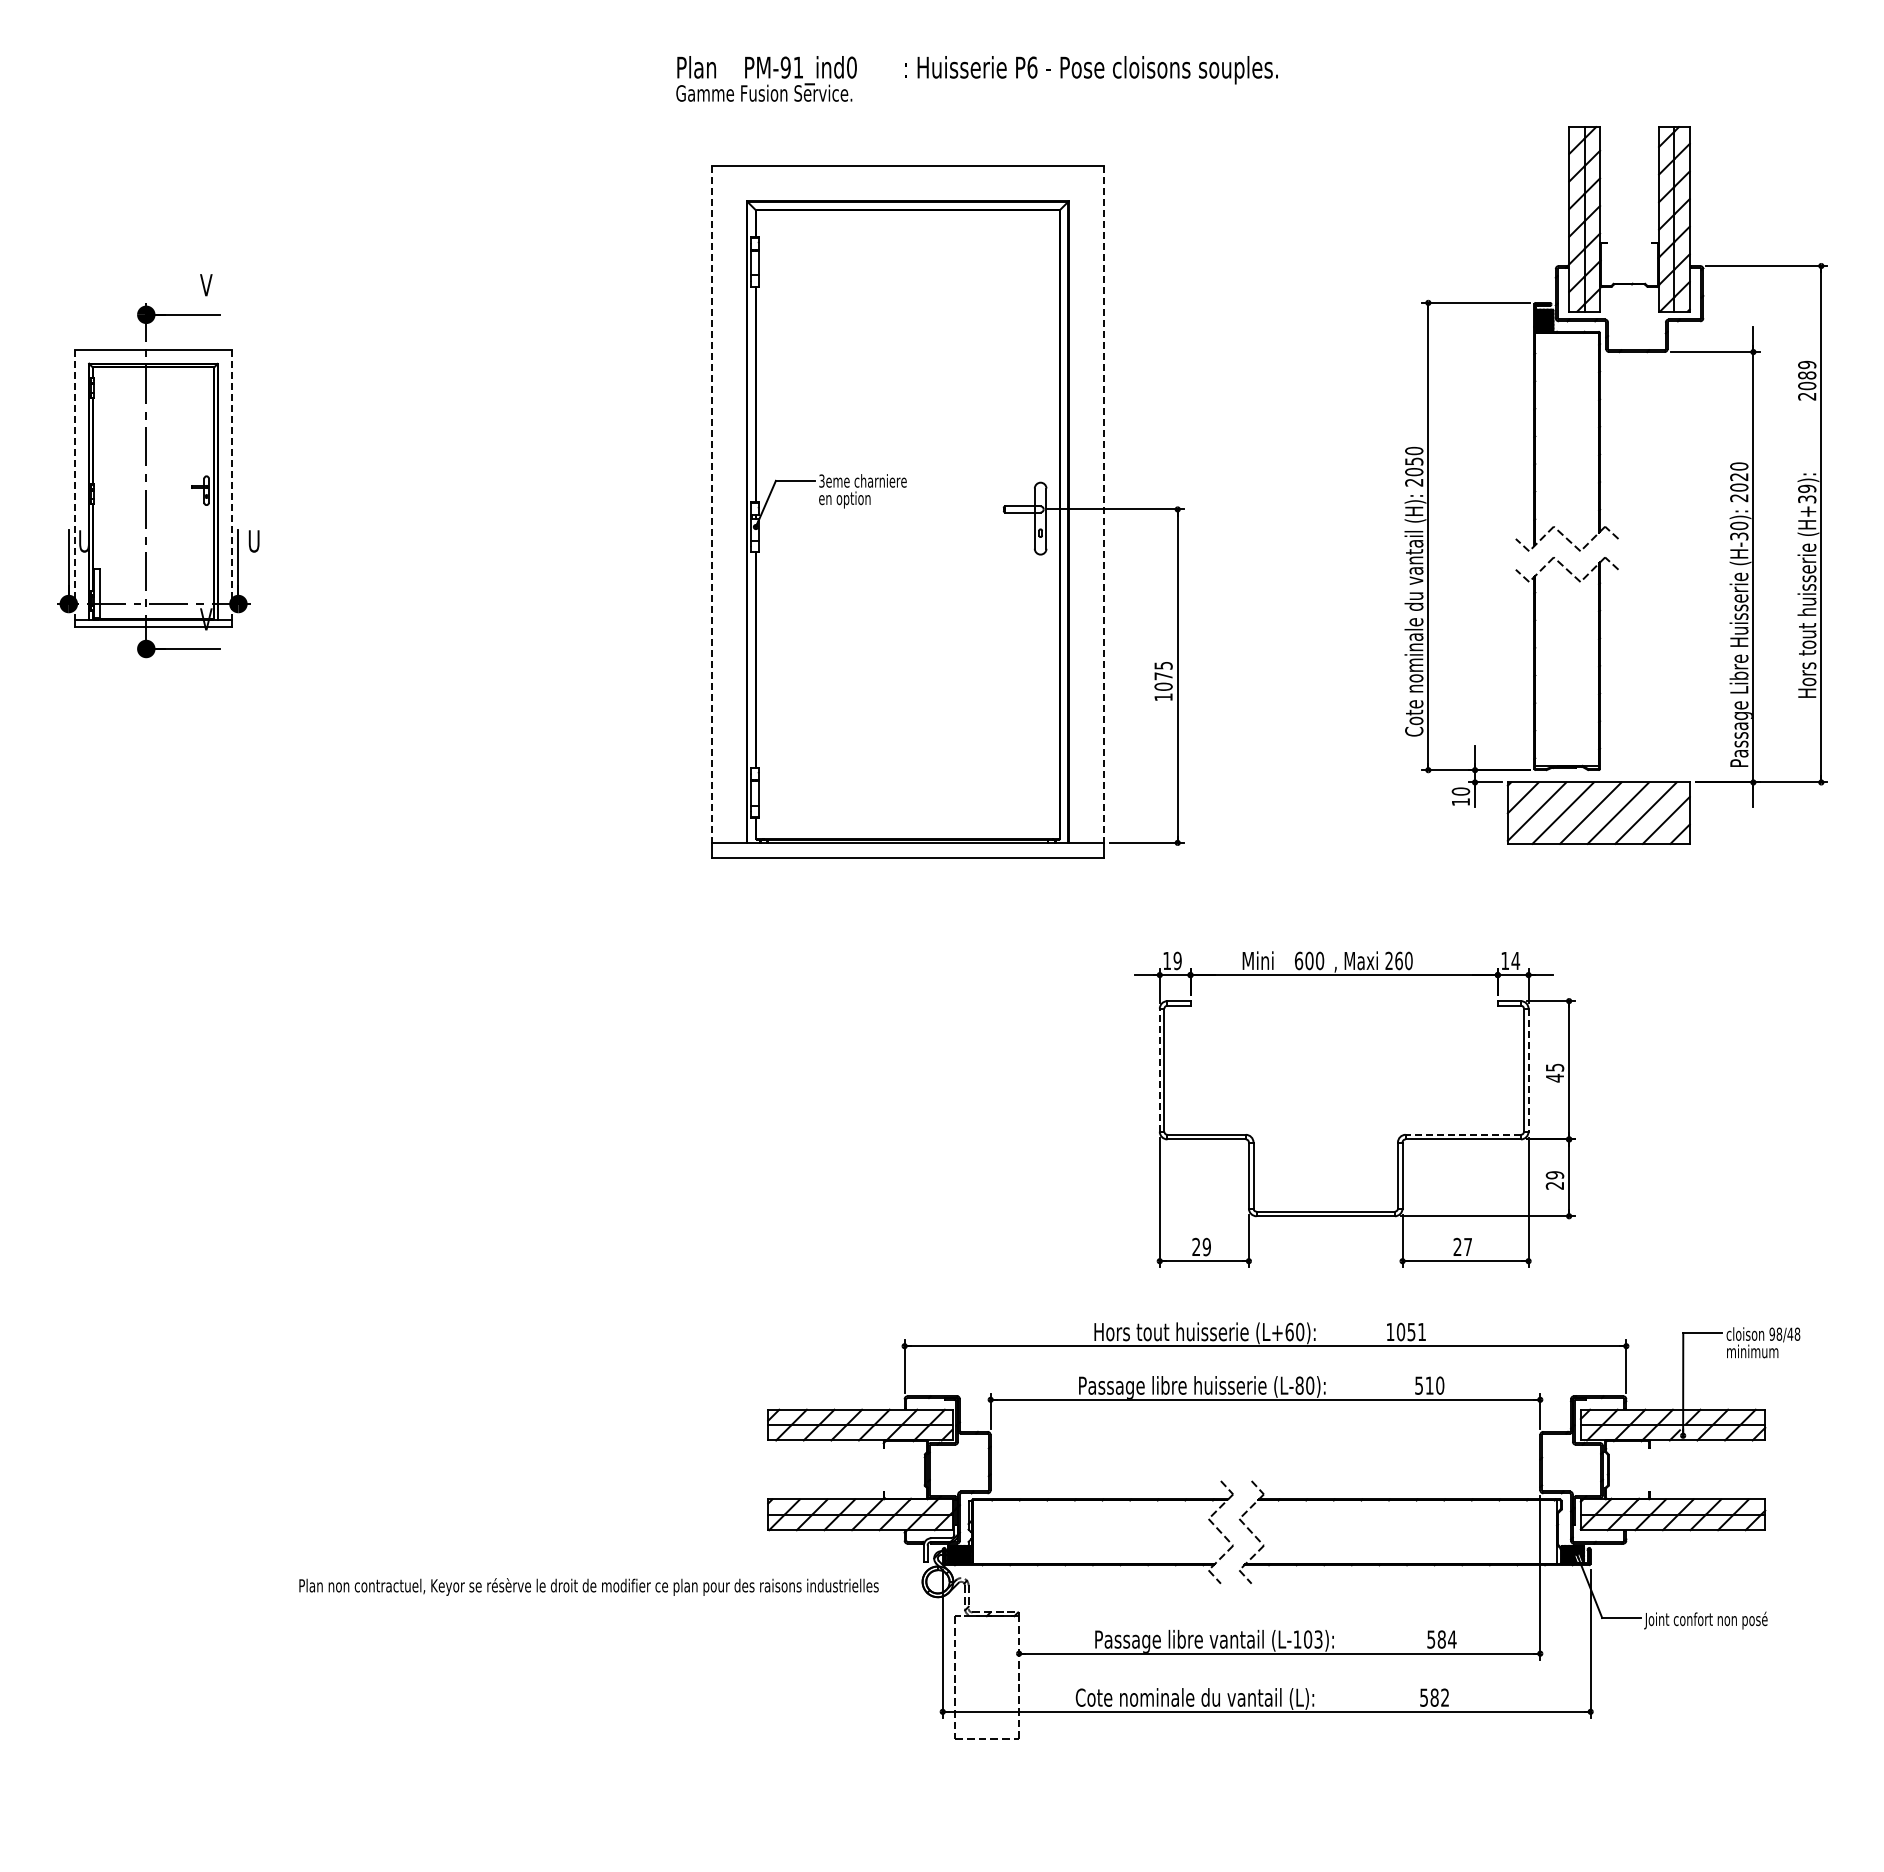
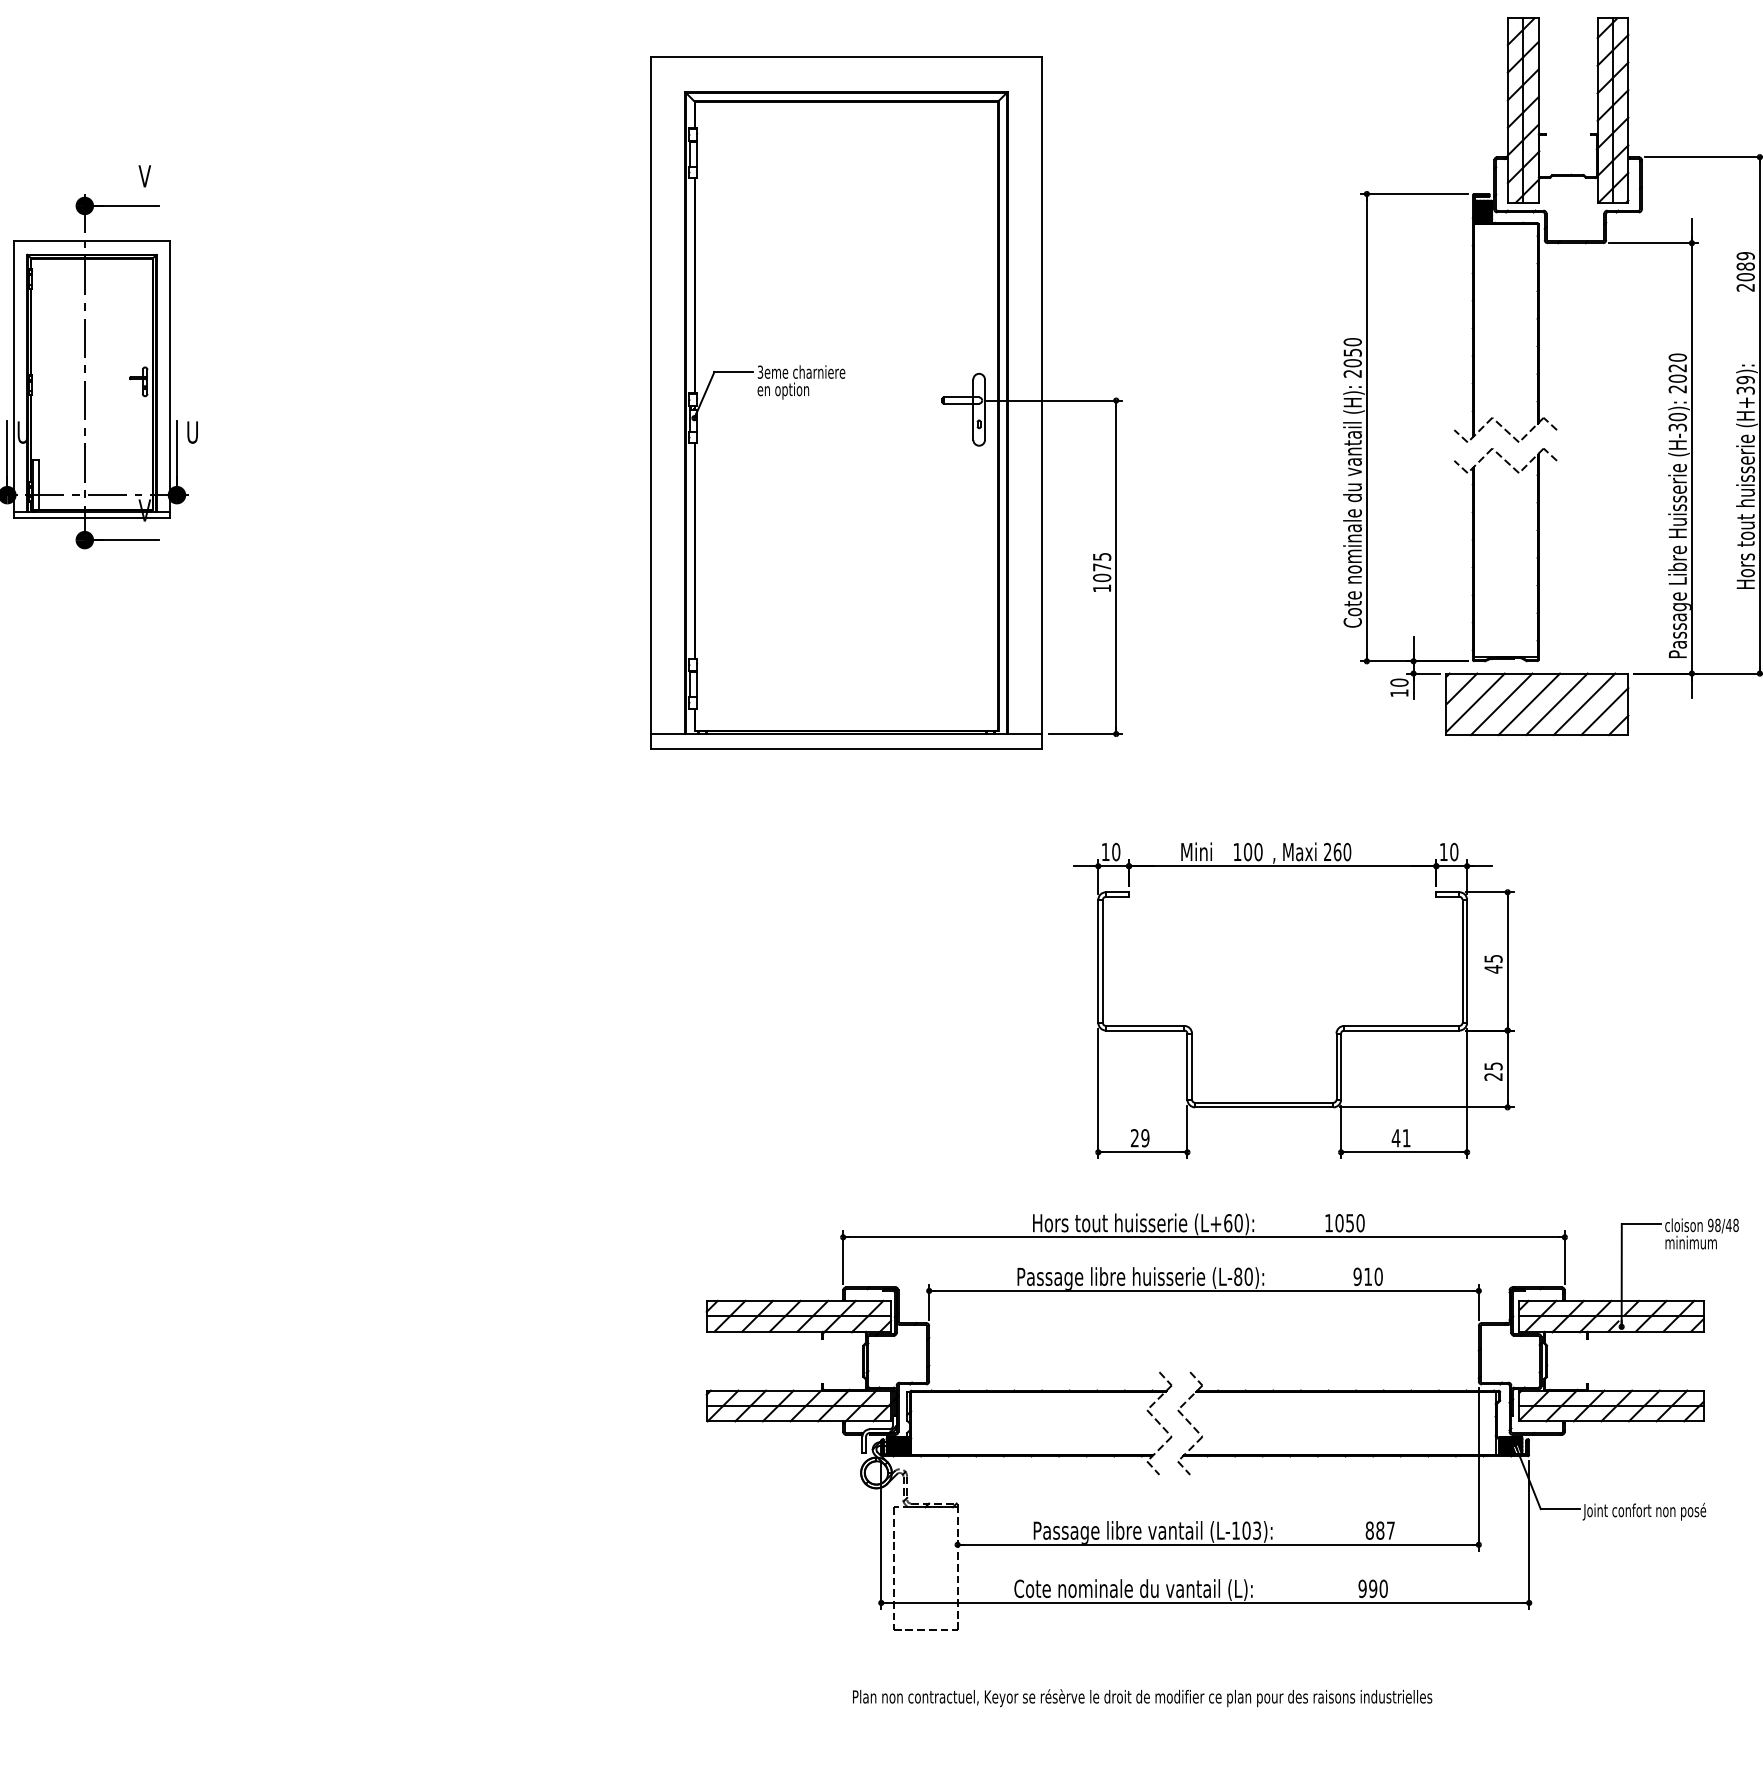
line: (75, 485) -> (14, 376), dashed -> solid
line: (231, 485) -> (170, 376), dashed -> solid
line: (712, 505) -> (651, 396), dashed -> solid
line: (1103, 505) -> (1042, 396), dashed -> solid
text: (1299, 960) -> (1238, 851), 600 -> 100
text: (1515, 960) -> (1454, 851), 14 -> 10
text: (1177, 961) -> (1116, 852), 19 -> 10
line: (1159, 1069) -> (1098, 960), dashed -> solid
line: (1528, 1070) -> (1467, 961), dashed -> solid
line: (1463, 1134) -> (1402, 1025), dashed -> solid
text: (1554, 1175) -> (1493, 1066), 29 -> 25
text: (1462, 1246) -> (1401, 1137), 27 -> 41
text: (1422, 1331) -> (1361, 1222), 1051 -> 1050
text: (1419, 1385) -> (1358, 1276), 510 -> 910
text: (588, 1586) -> (1142, 1697), moved
text: (1441, 1639) -> (1380, 1530), 584 -> 887
text: (1434, 1697) -> (1373, 1588), 582 -> 990

